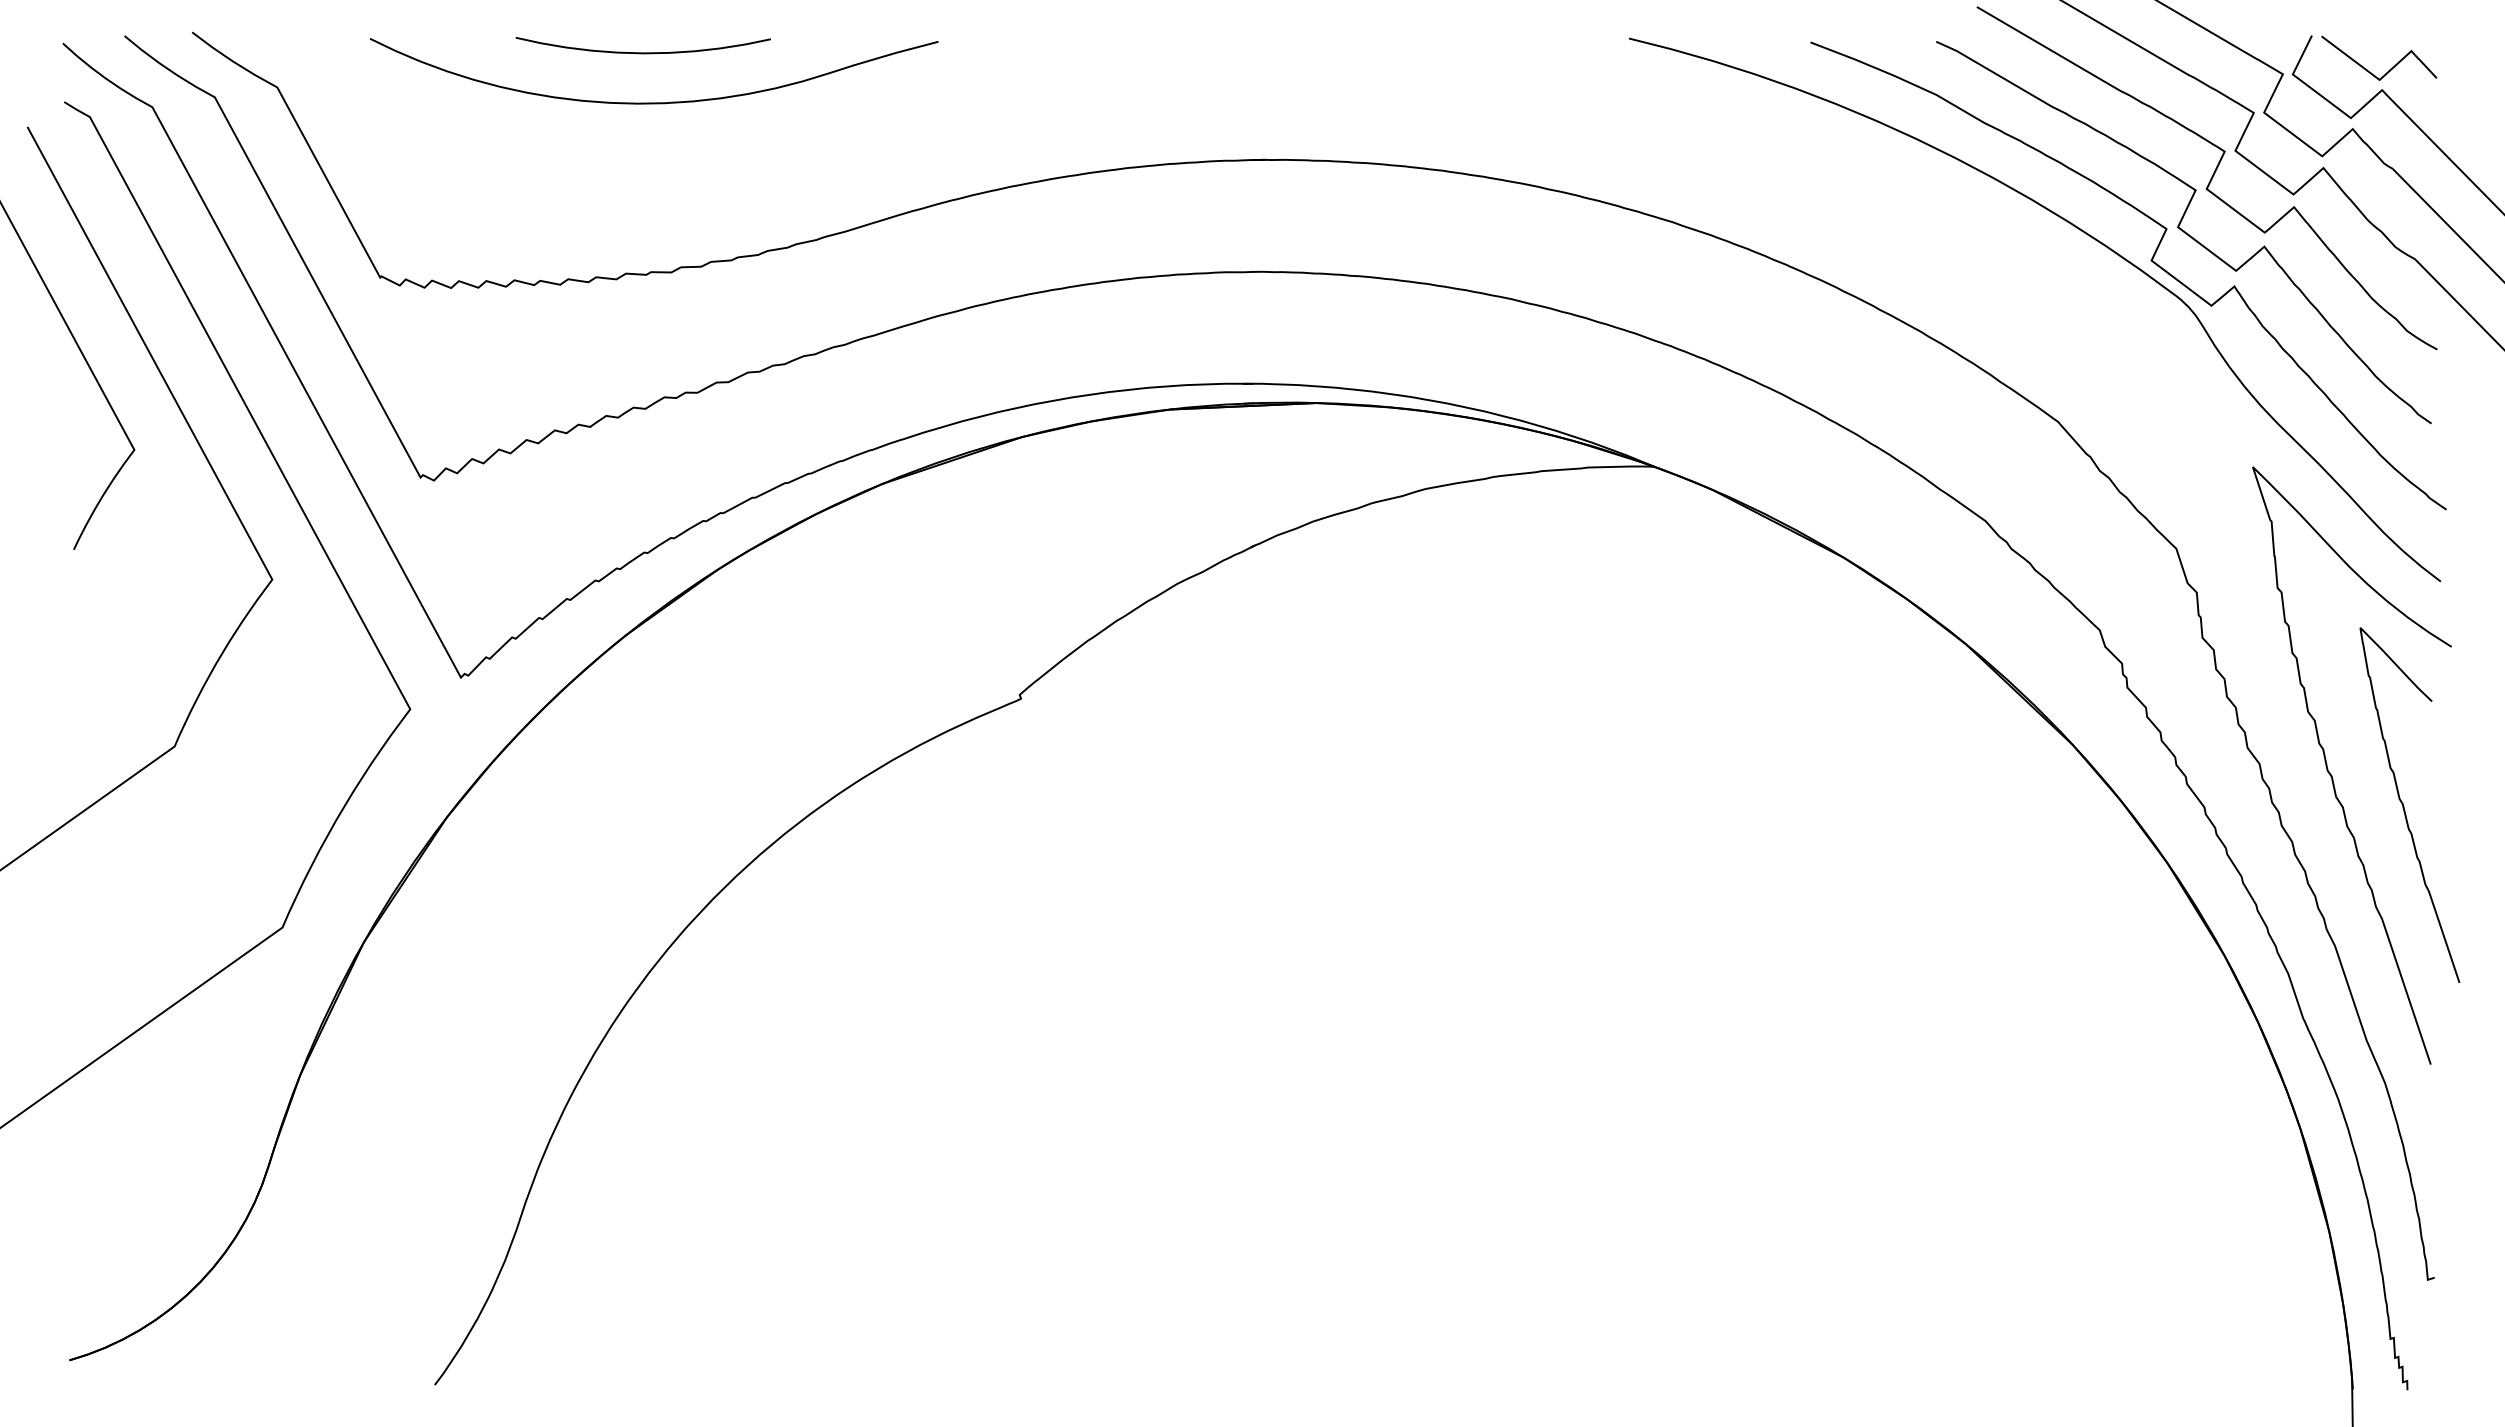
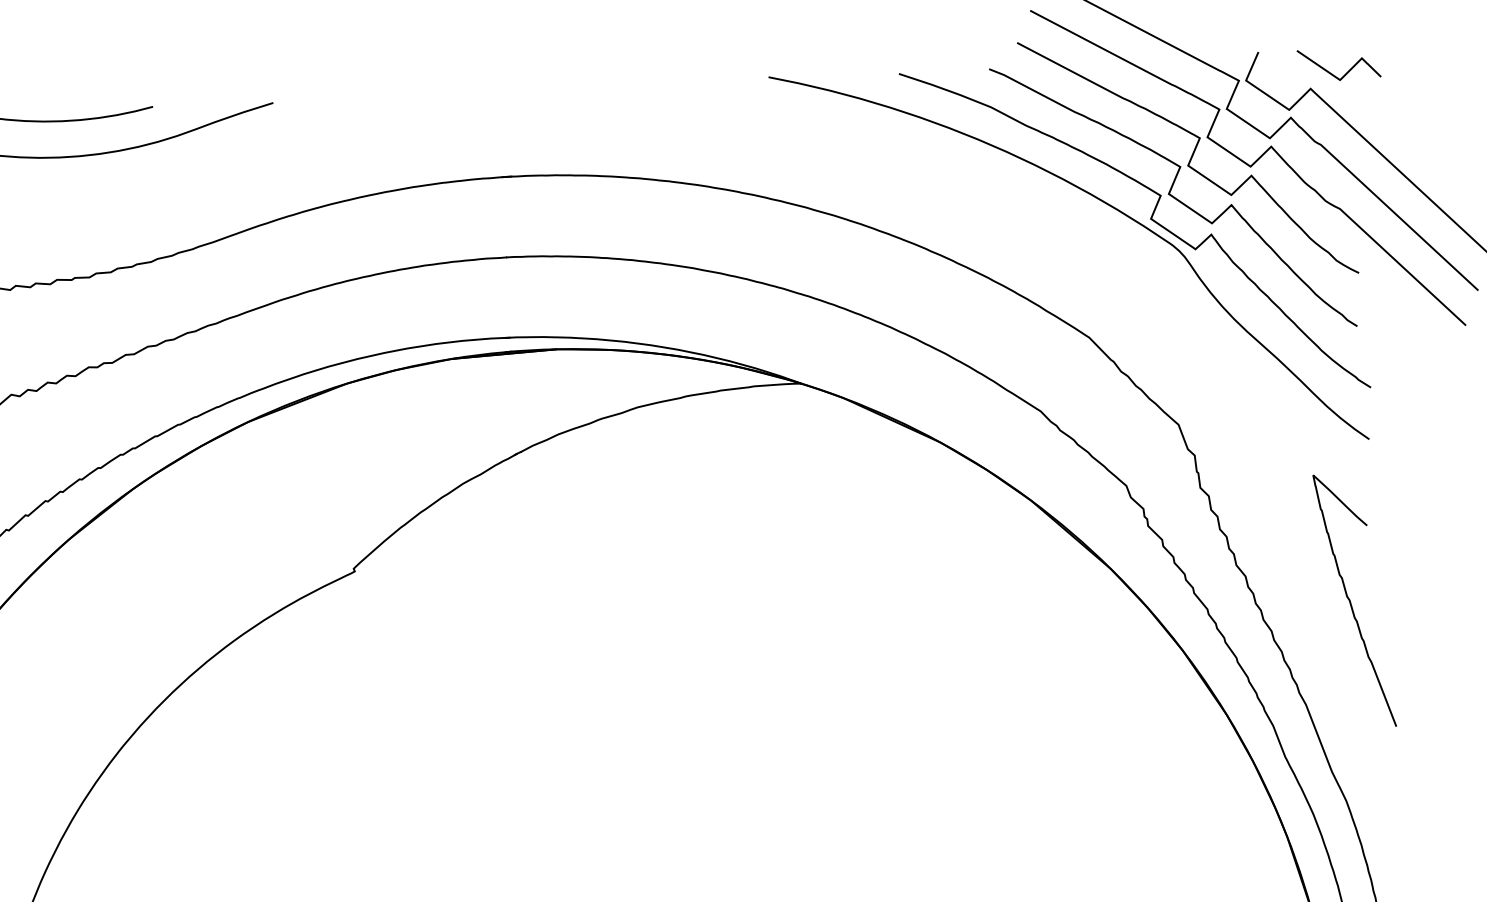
curve: (2390, 68) -> (1347, 71), moved
curve: (2332, 775) -> (1298, 582), removed

